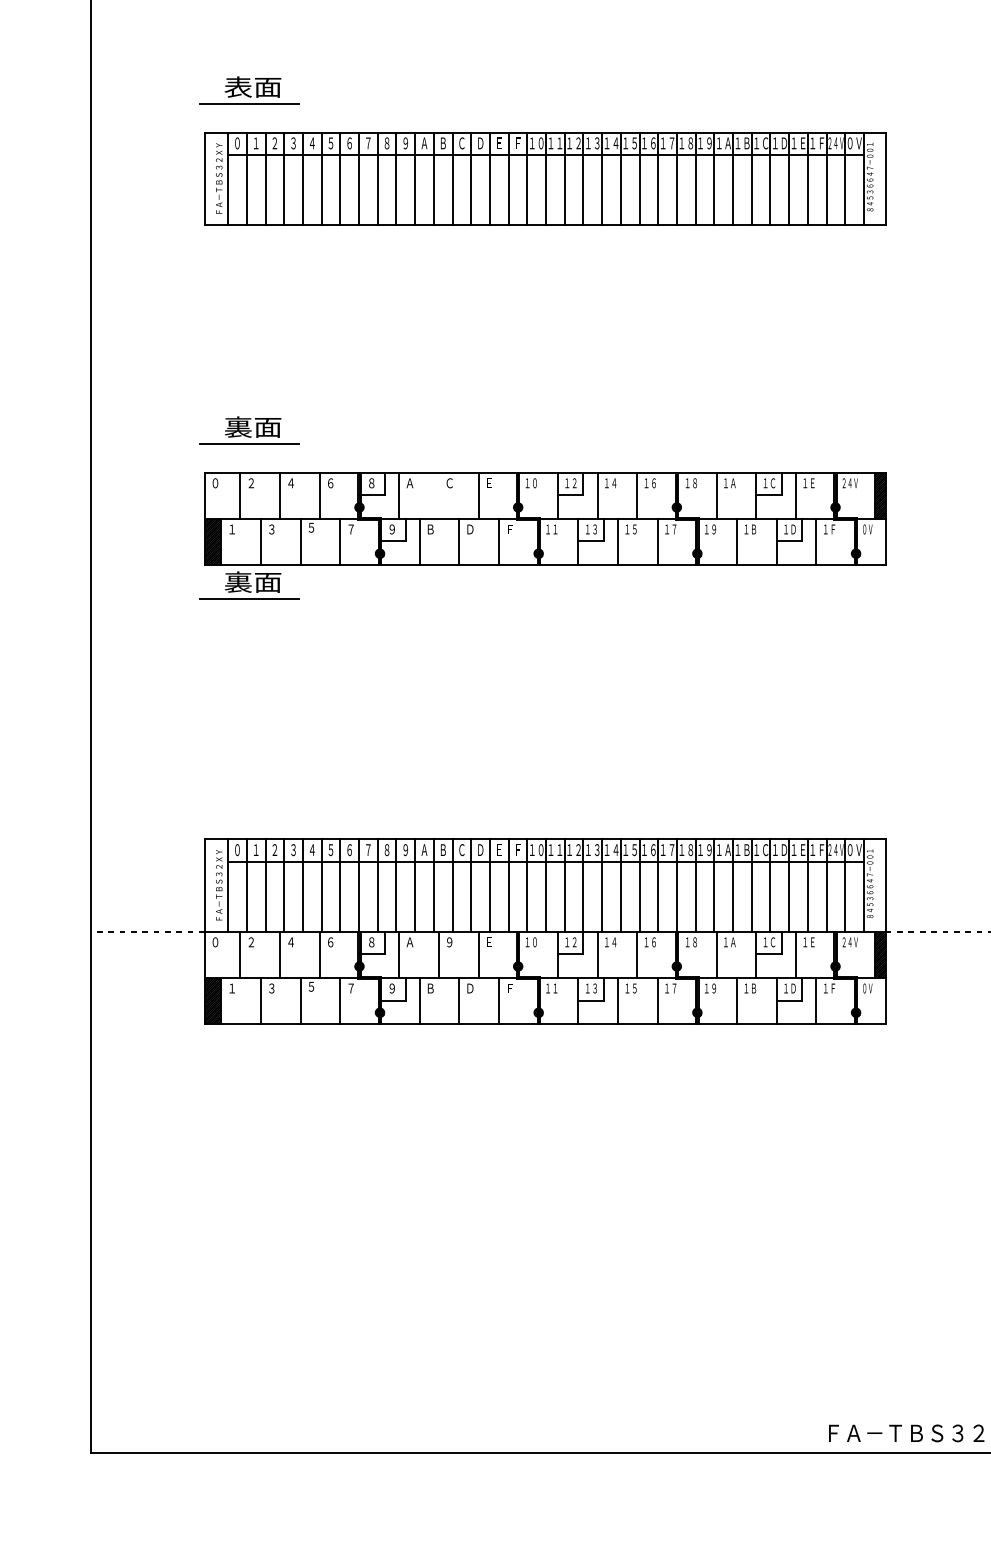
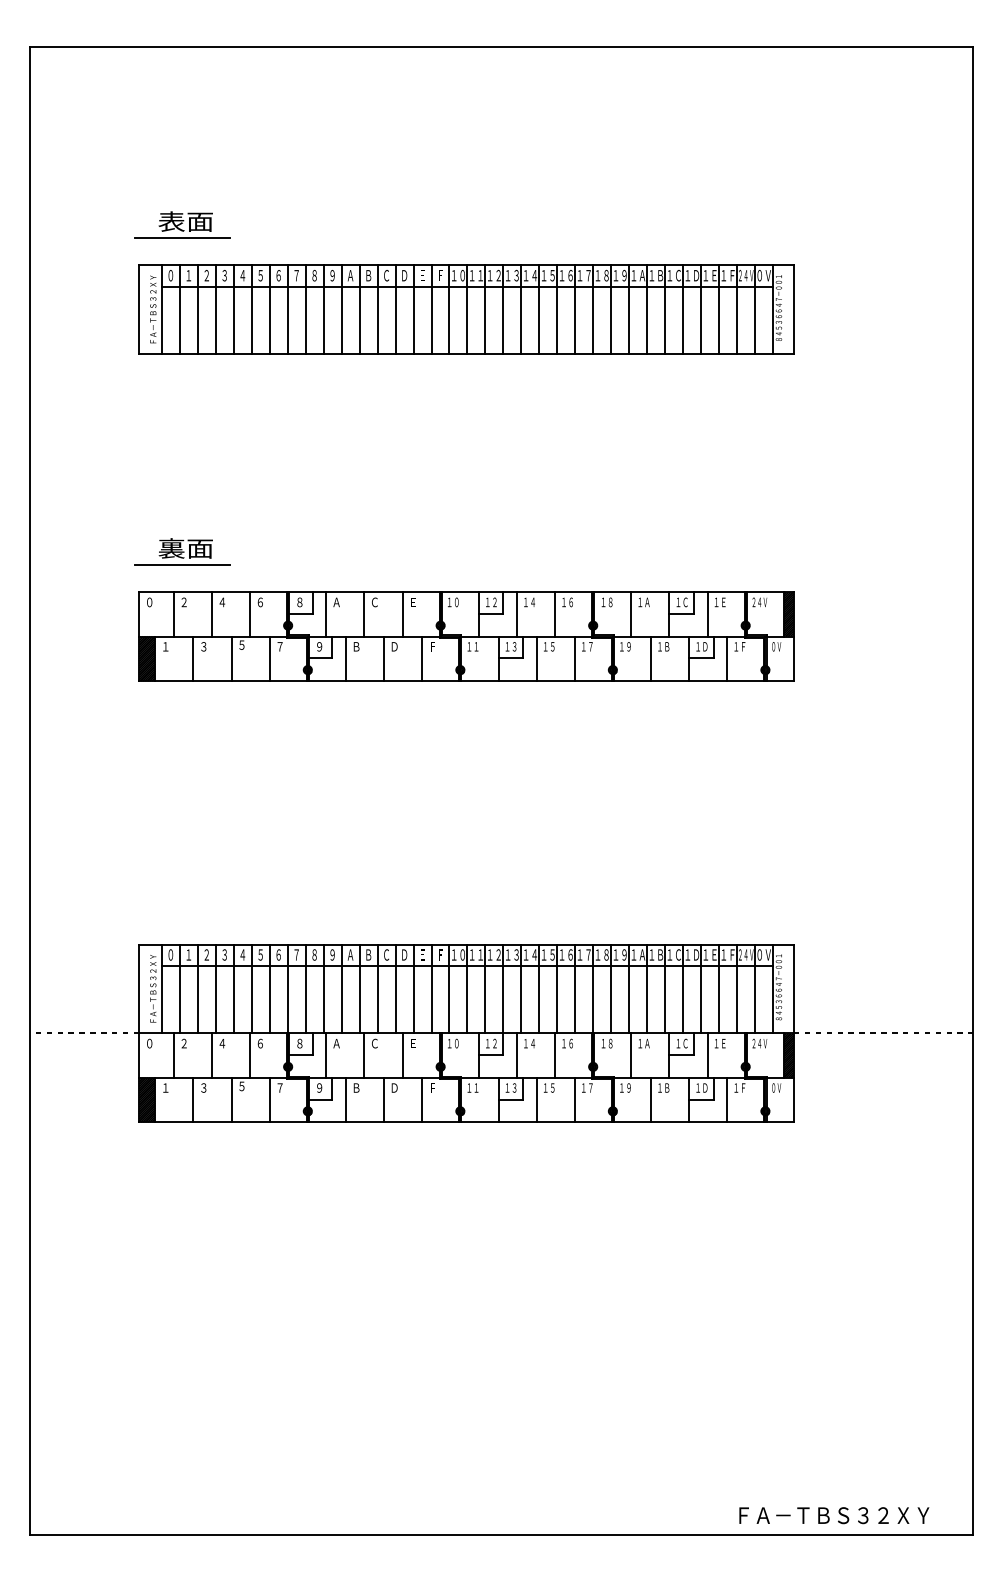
line: (438, 495) -> (364, 614), added
part: (249, 585) -> (182, 700), removed
text: (449, 942) -> (374, 1043), ９ -> Ｃ

